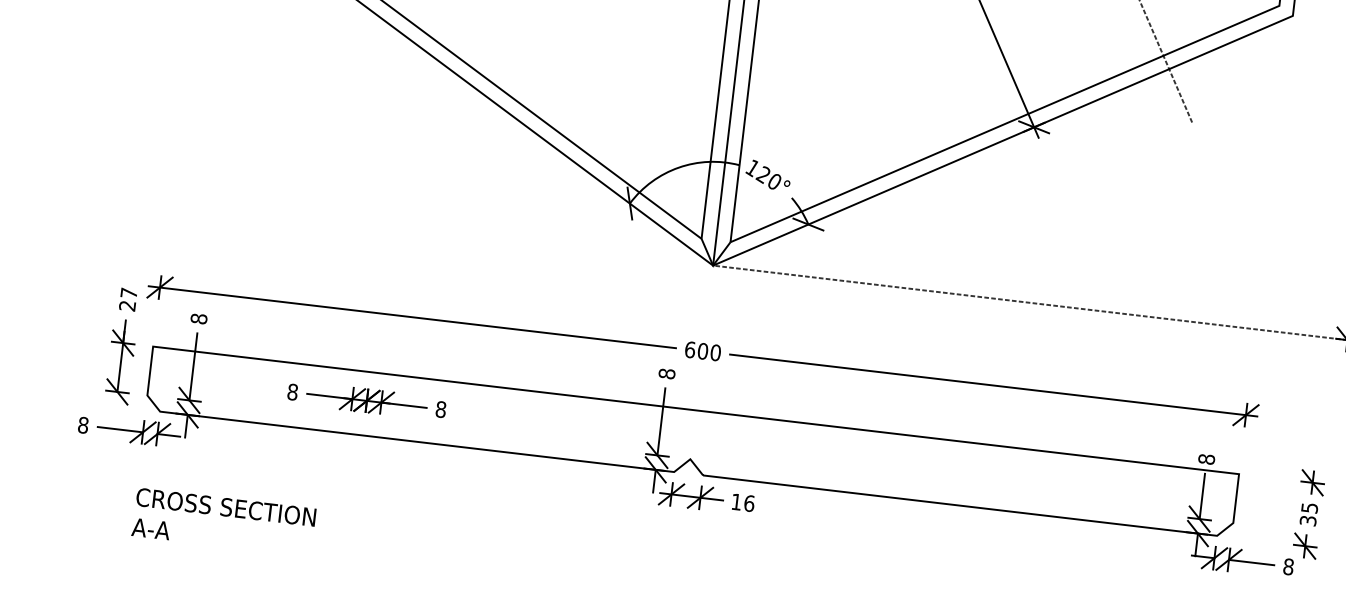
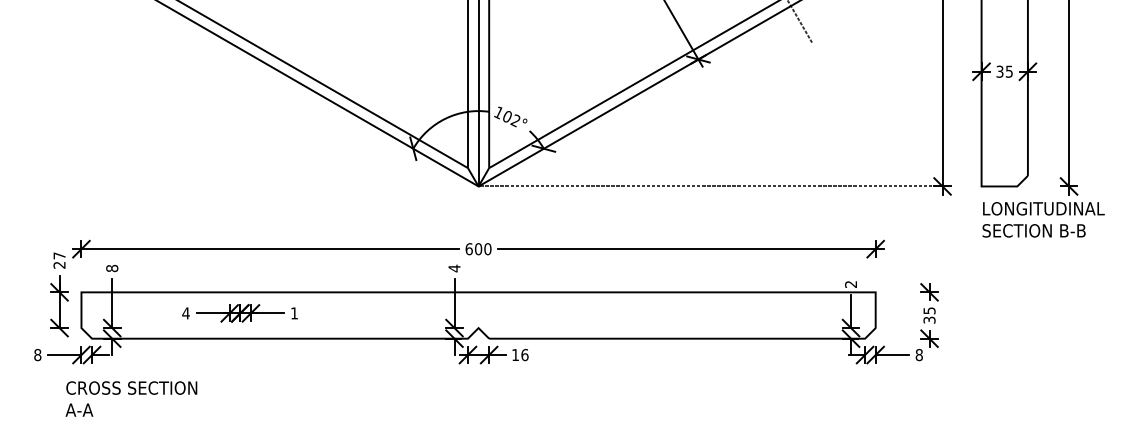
text: (767, 177) -> (510, 118), 120° -> 102°
text: (667, 373) -> (454, 268), 8 -> 4
text: (291, 392) -> (185, 313), 8 -> 4
text: (441, 409) -> (294, 313), 8 -> 1
text: (1207, 459) -> (851, 284), 8 -> 2
text: (224, 521) -> (131, 398), moved

